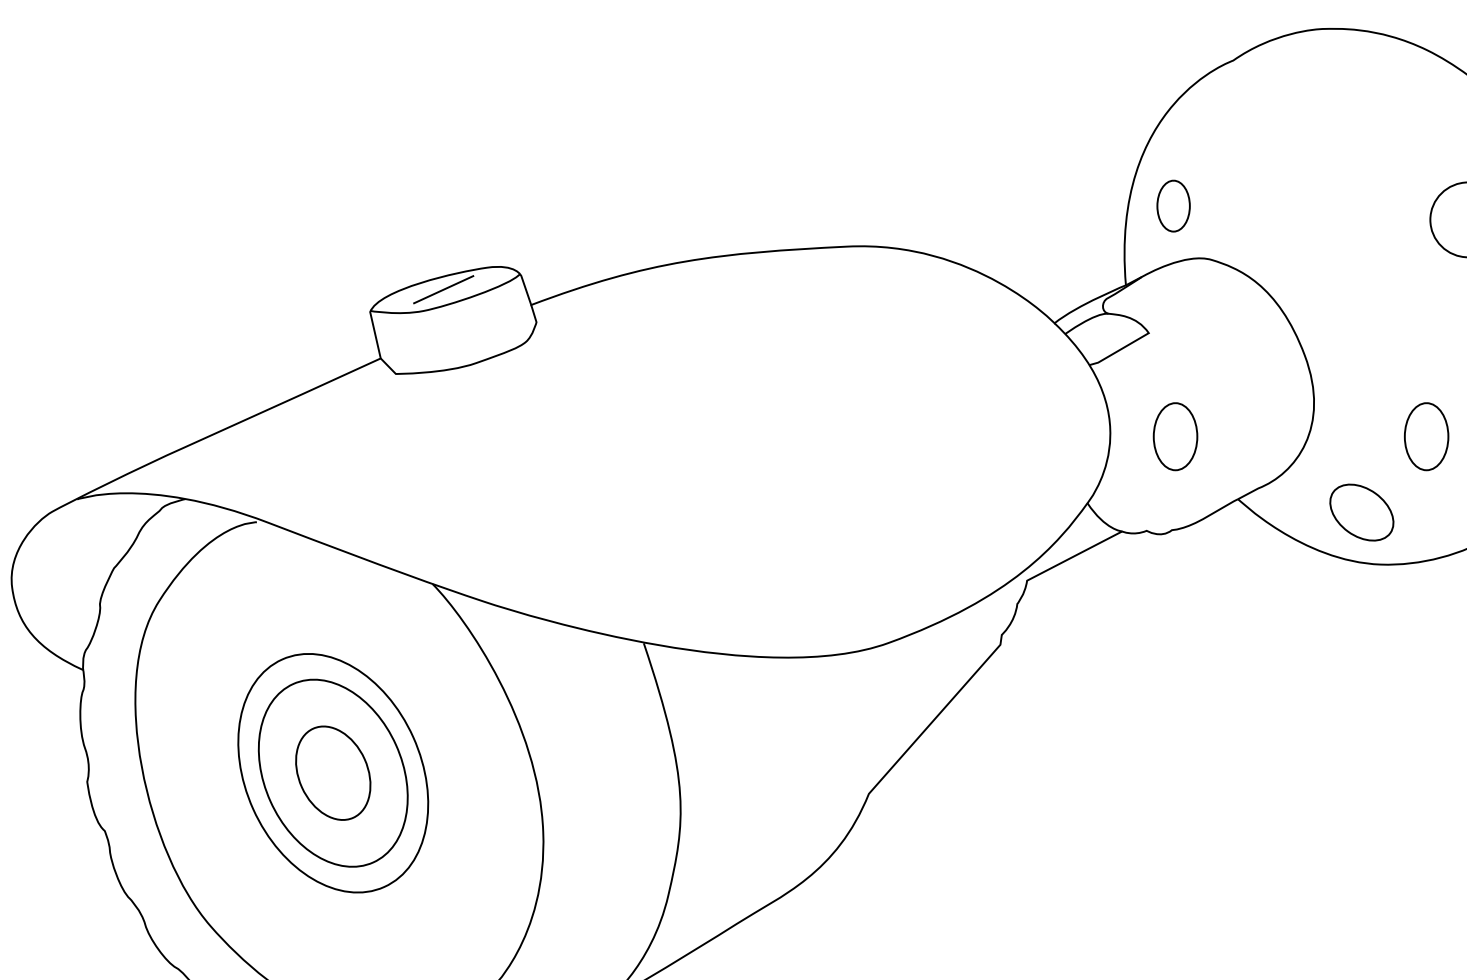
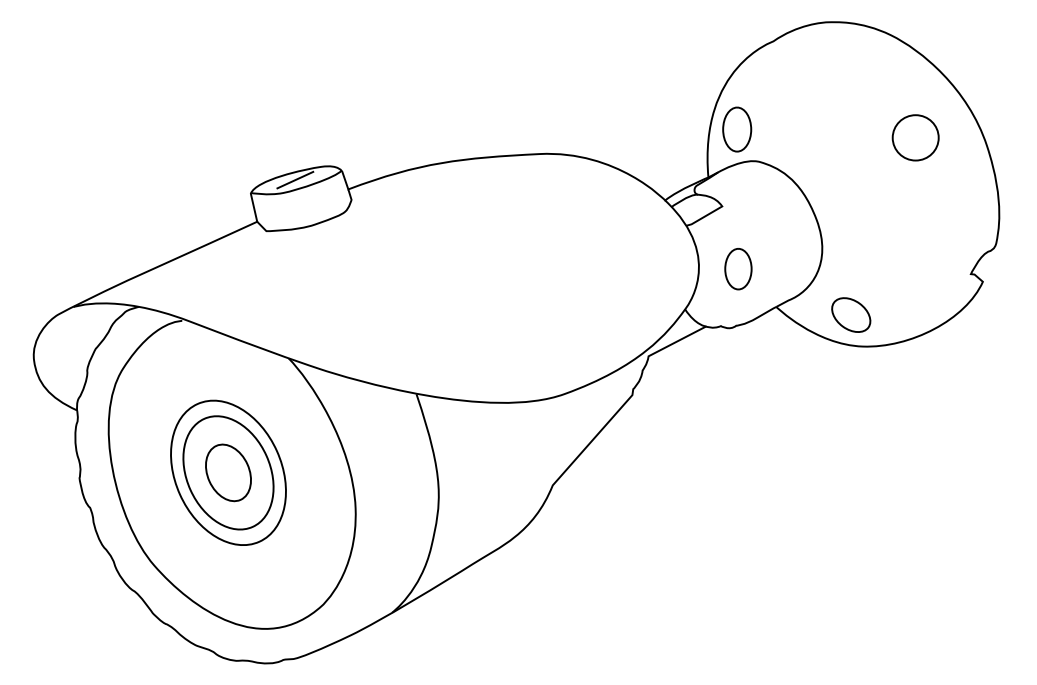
part: (1173, 206) -> (737, 129), size x1.43
part: (1426, 437) -> (890, 269), removed

